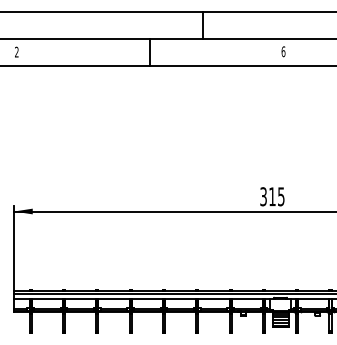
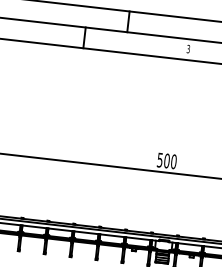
text: (283, 51) -> (188, 48), 6 -> 3
text: (272, 196) -> (167, 160), 315 -> 500

